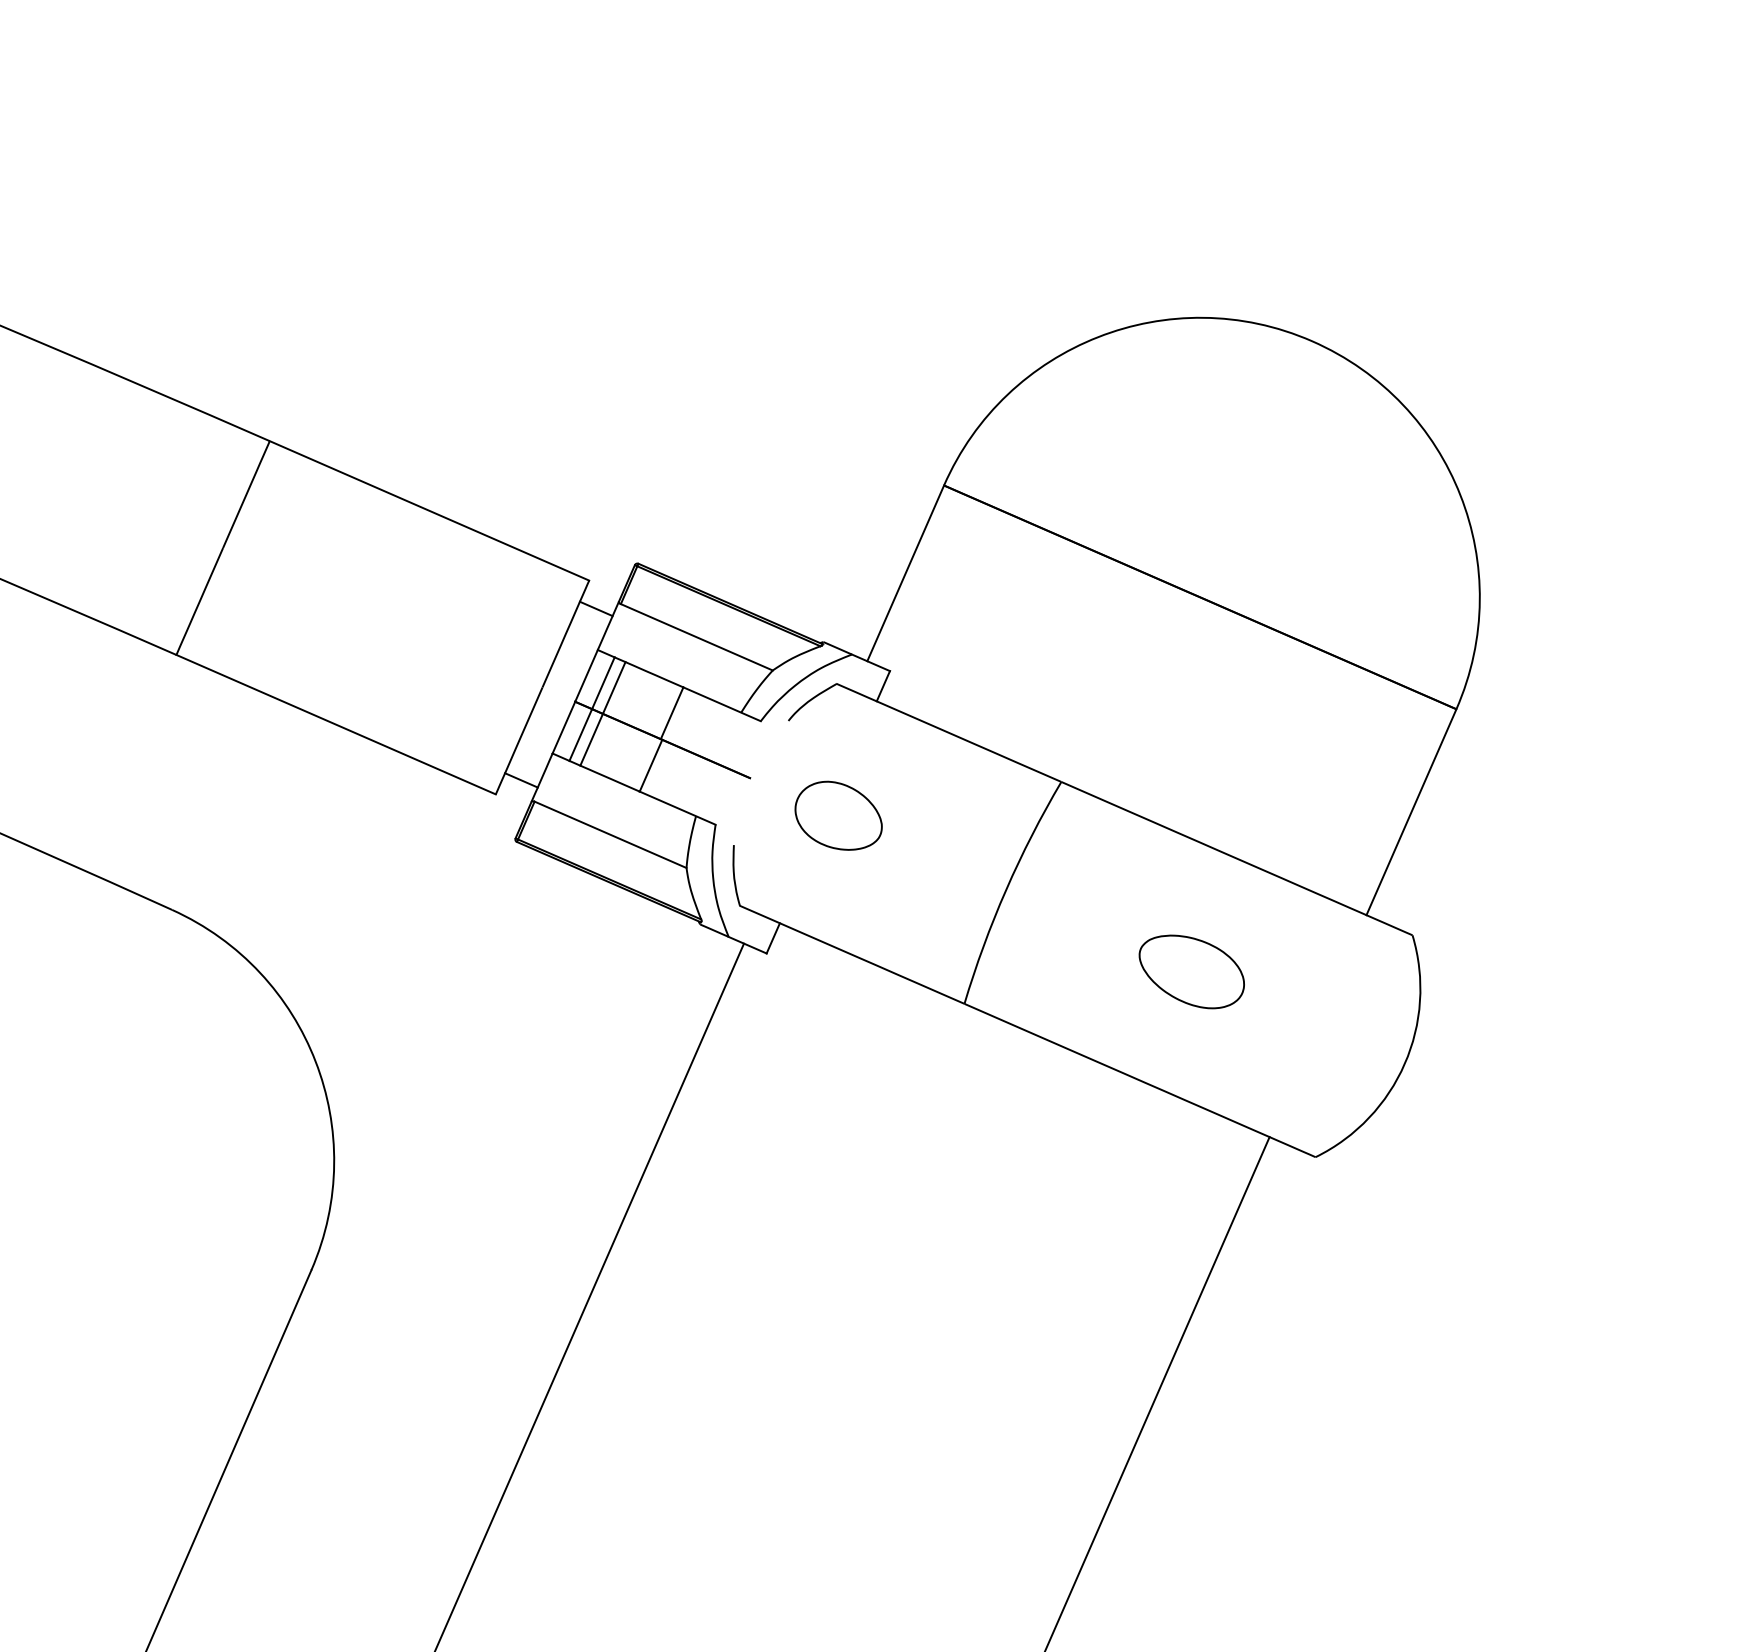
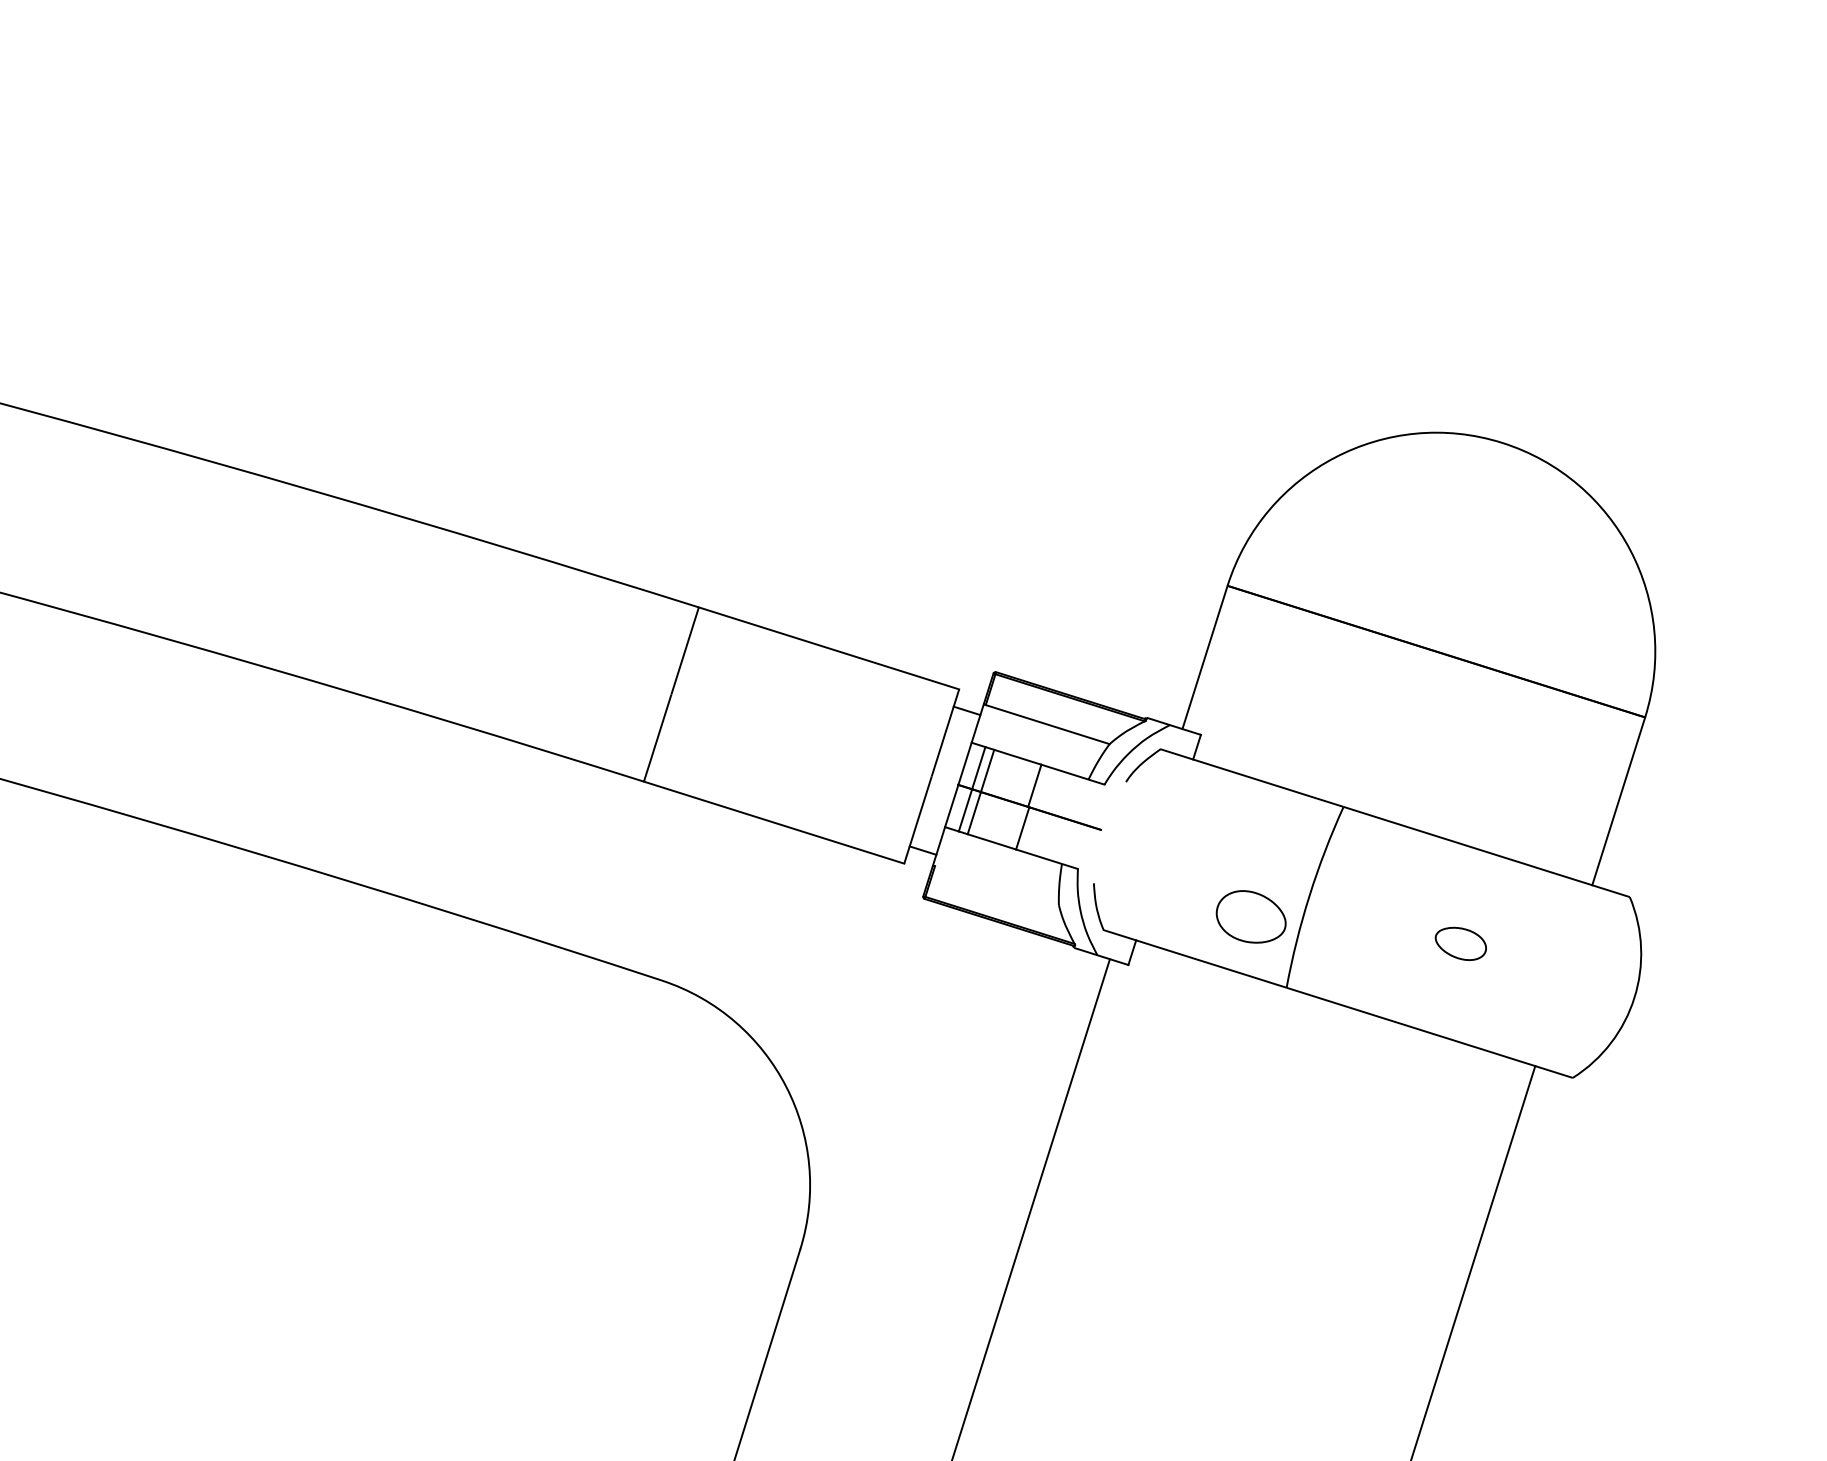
part: (838, 815) -> (1250, 916), moved
line: (609, 834) -> (996, 885), removed
part: (1191, 971) -> (1460, 943), size x0.6

